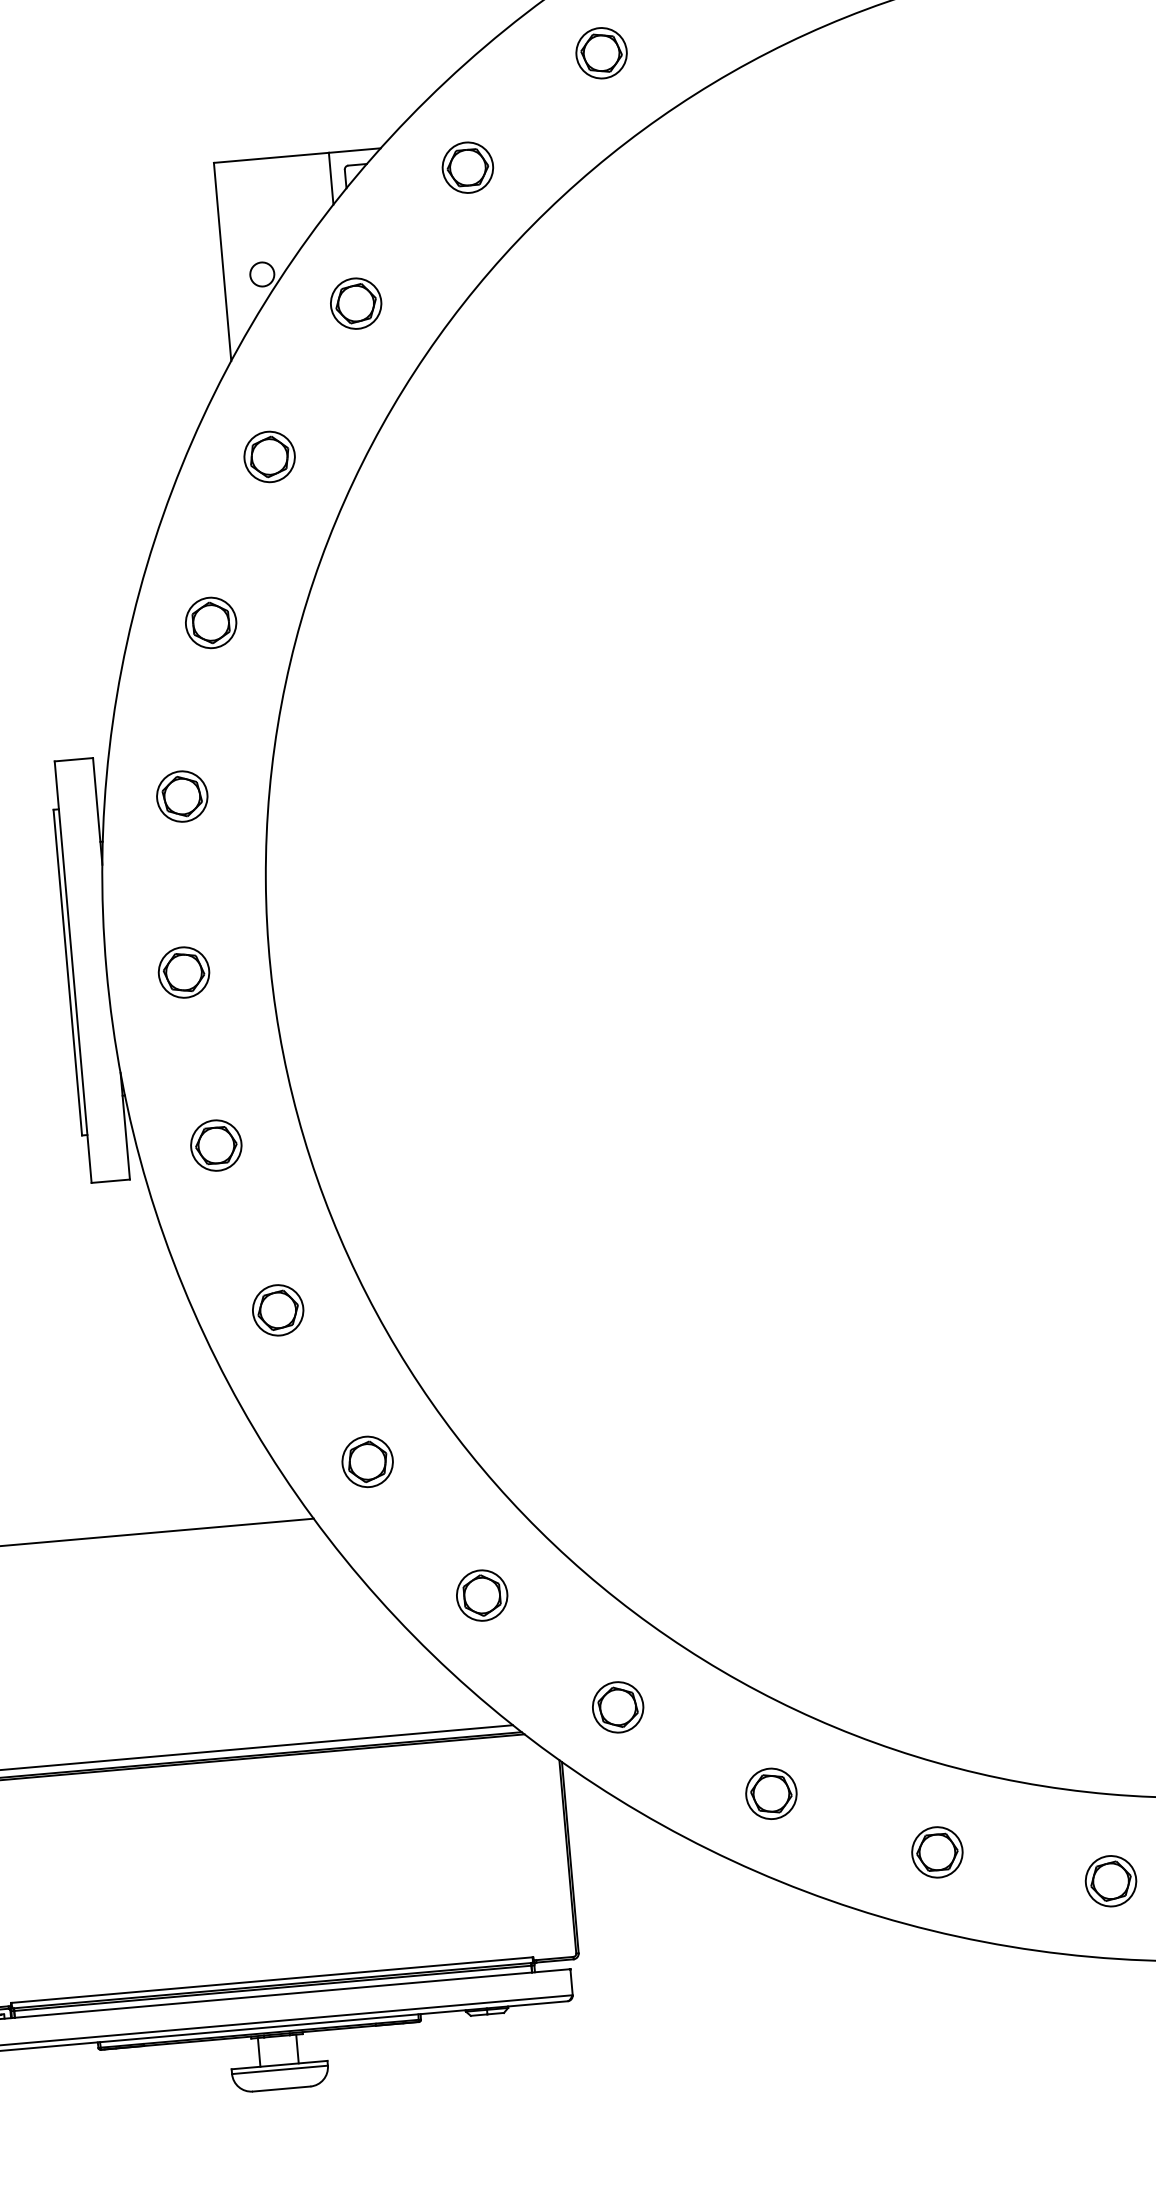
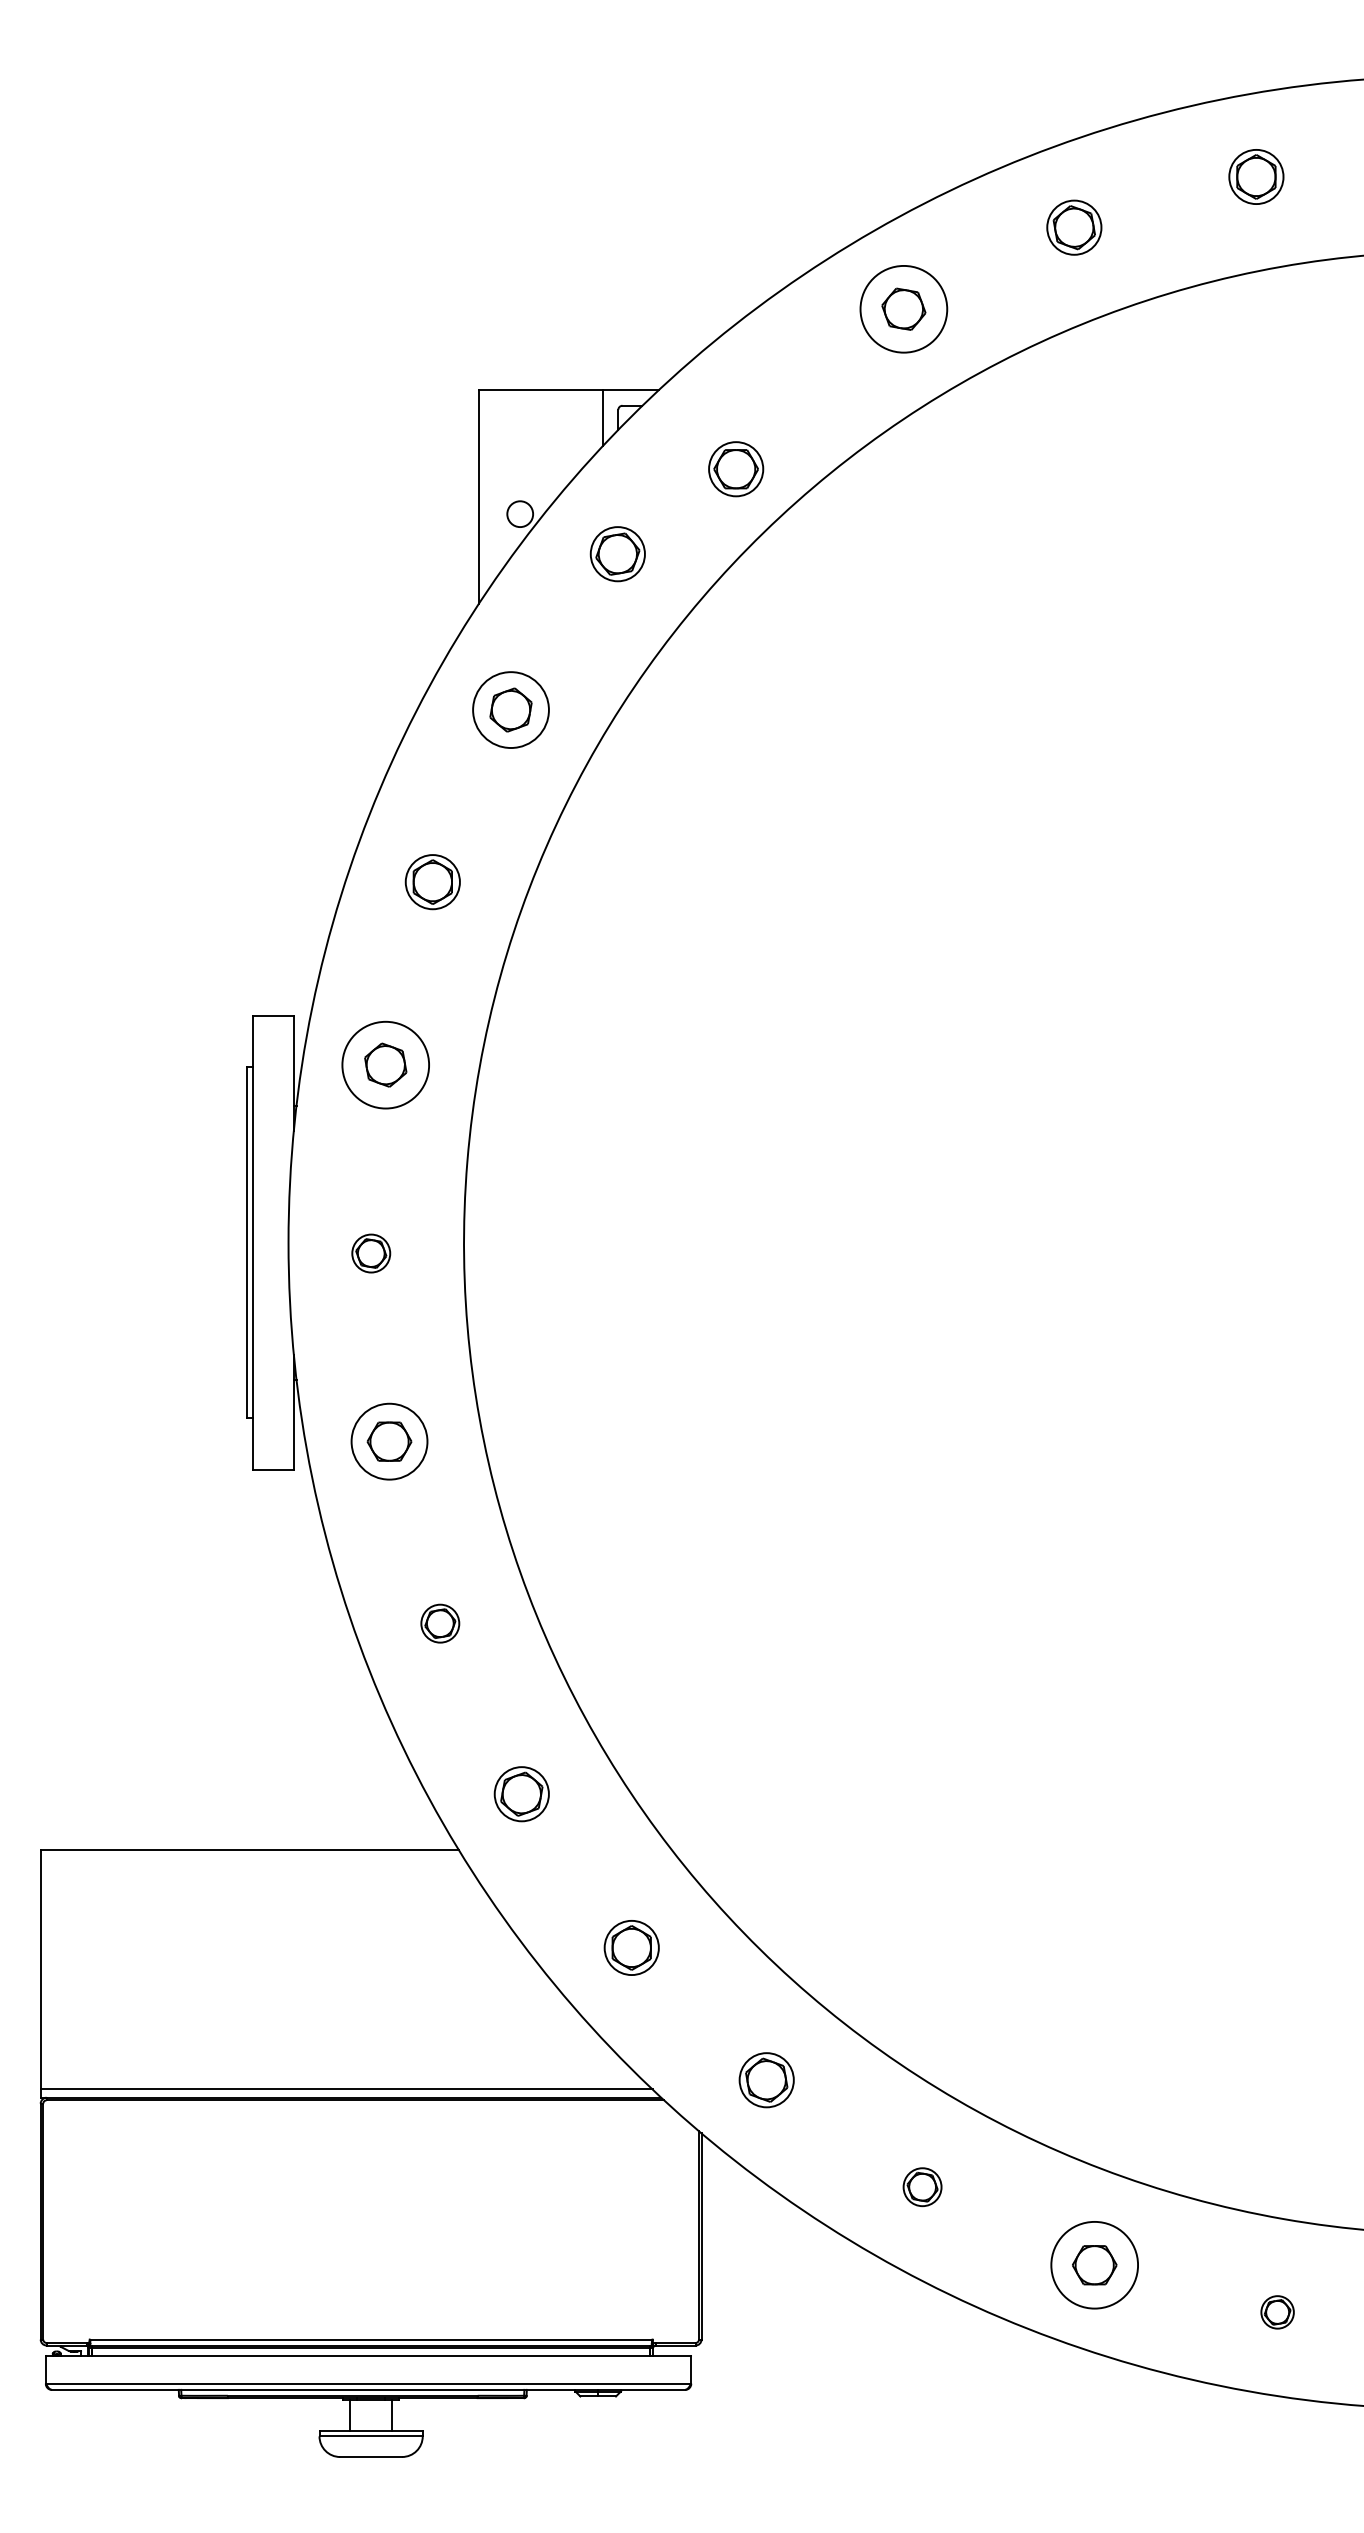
circle: (601, 53) -> (903, 309), size x1.6
part: (468, 167) -> (736, 469), moved
circle: (269, 456) -> (510, 709), size x1.4
circle: (182, 796) -> (385, 1065), size x1.6
part: (184, 972) -> (371, 1253), size x0.7
circle: (216, 1145) -> (389, 1441), size x1.4
part: (278, 1310) -> (440, 1623), size x0.7
part: (771, 1794) -> (922, 2187), size x0.7
circle: (937, 1852) -> (1094, 2265), size x1.6
part: (1110, 1881) -> (1277, 2312), size x0.6

